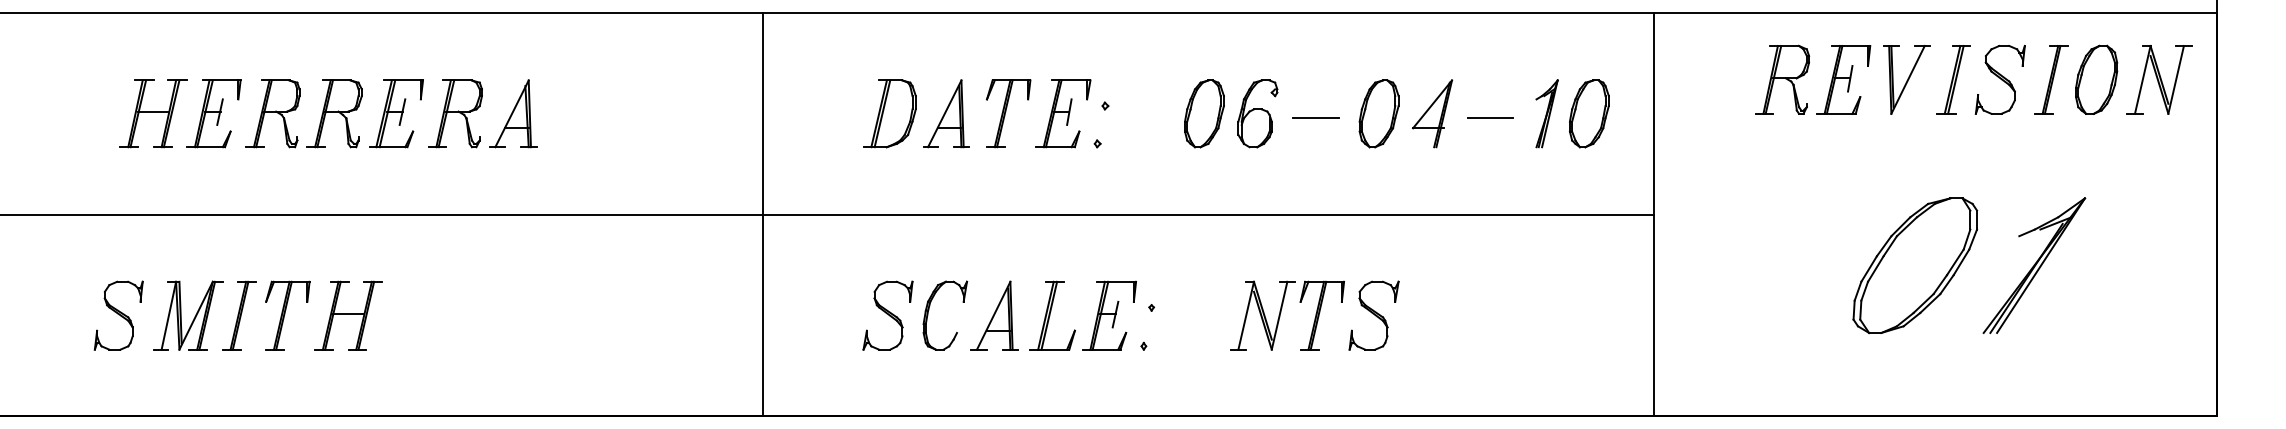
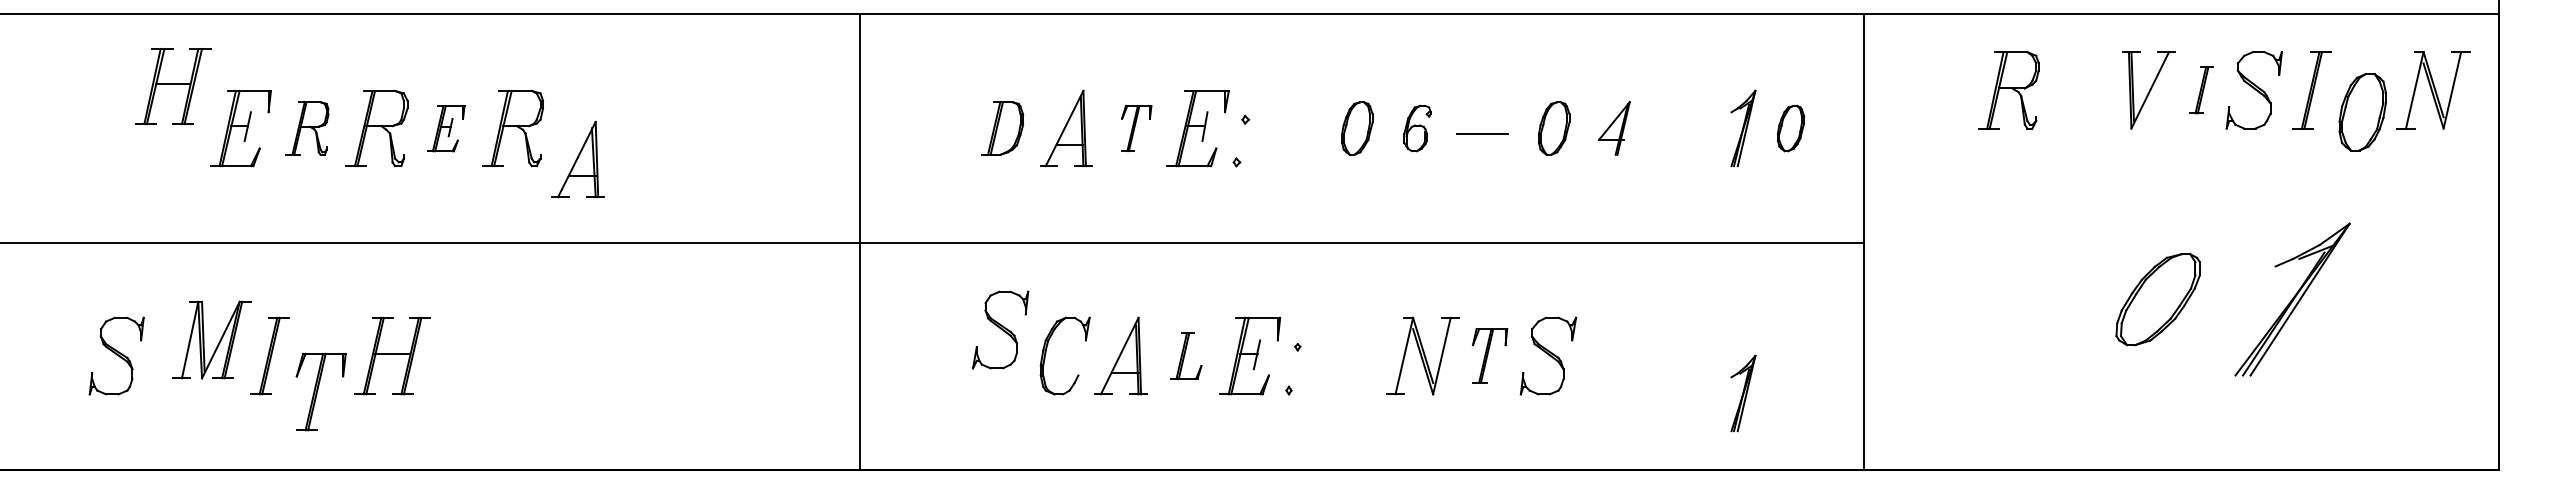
part: (2096, 79) -> (2362, 111), moved
part: (1843, 80) -> (2077, 90), removed
part: (1953, 80) -> (2201, 90), size x0.6
part: (154, 113) -> (173, 86), moved
part: (273, 113) -> (307, 128), size x0.7
part: (396, 113) -> (446, 128), size x0.6
part: (512, 113) -> (577, 159), moved
part: (889, 113) -> (1002, 128), size x0.7
part: (1008, 113) -> (1136, 128), size x0.6
part: (1204, 113) -> (1357, 128), size x0.7
part: (1257, 113) -> (1417, 128), size x0.6
part: (1379, 113) -> (1554, 128), size x0.7
part: (1432, 113) -> (1614, 128), size x0.7
part: (1588, 113) -> (1790, 128), size x0.6
line: (1490, 118) -> (1679, 133), removed
part: (1914, 265) -> (2157, 299), size x0.6
part: (118, 315) -> (116, 355), moved
part: (181, 315) -> (204, 339), moved
part: (287, 315) -> (320, 391), moved
part: (887, 315) -> (1000, 329), moved
part: (1052, 315) -> (1186, 355), size x0.6
part: (1321, 315) -> (1489, 355), size x0.7
part: (1547, 348) -> (1743, 393), added

